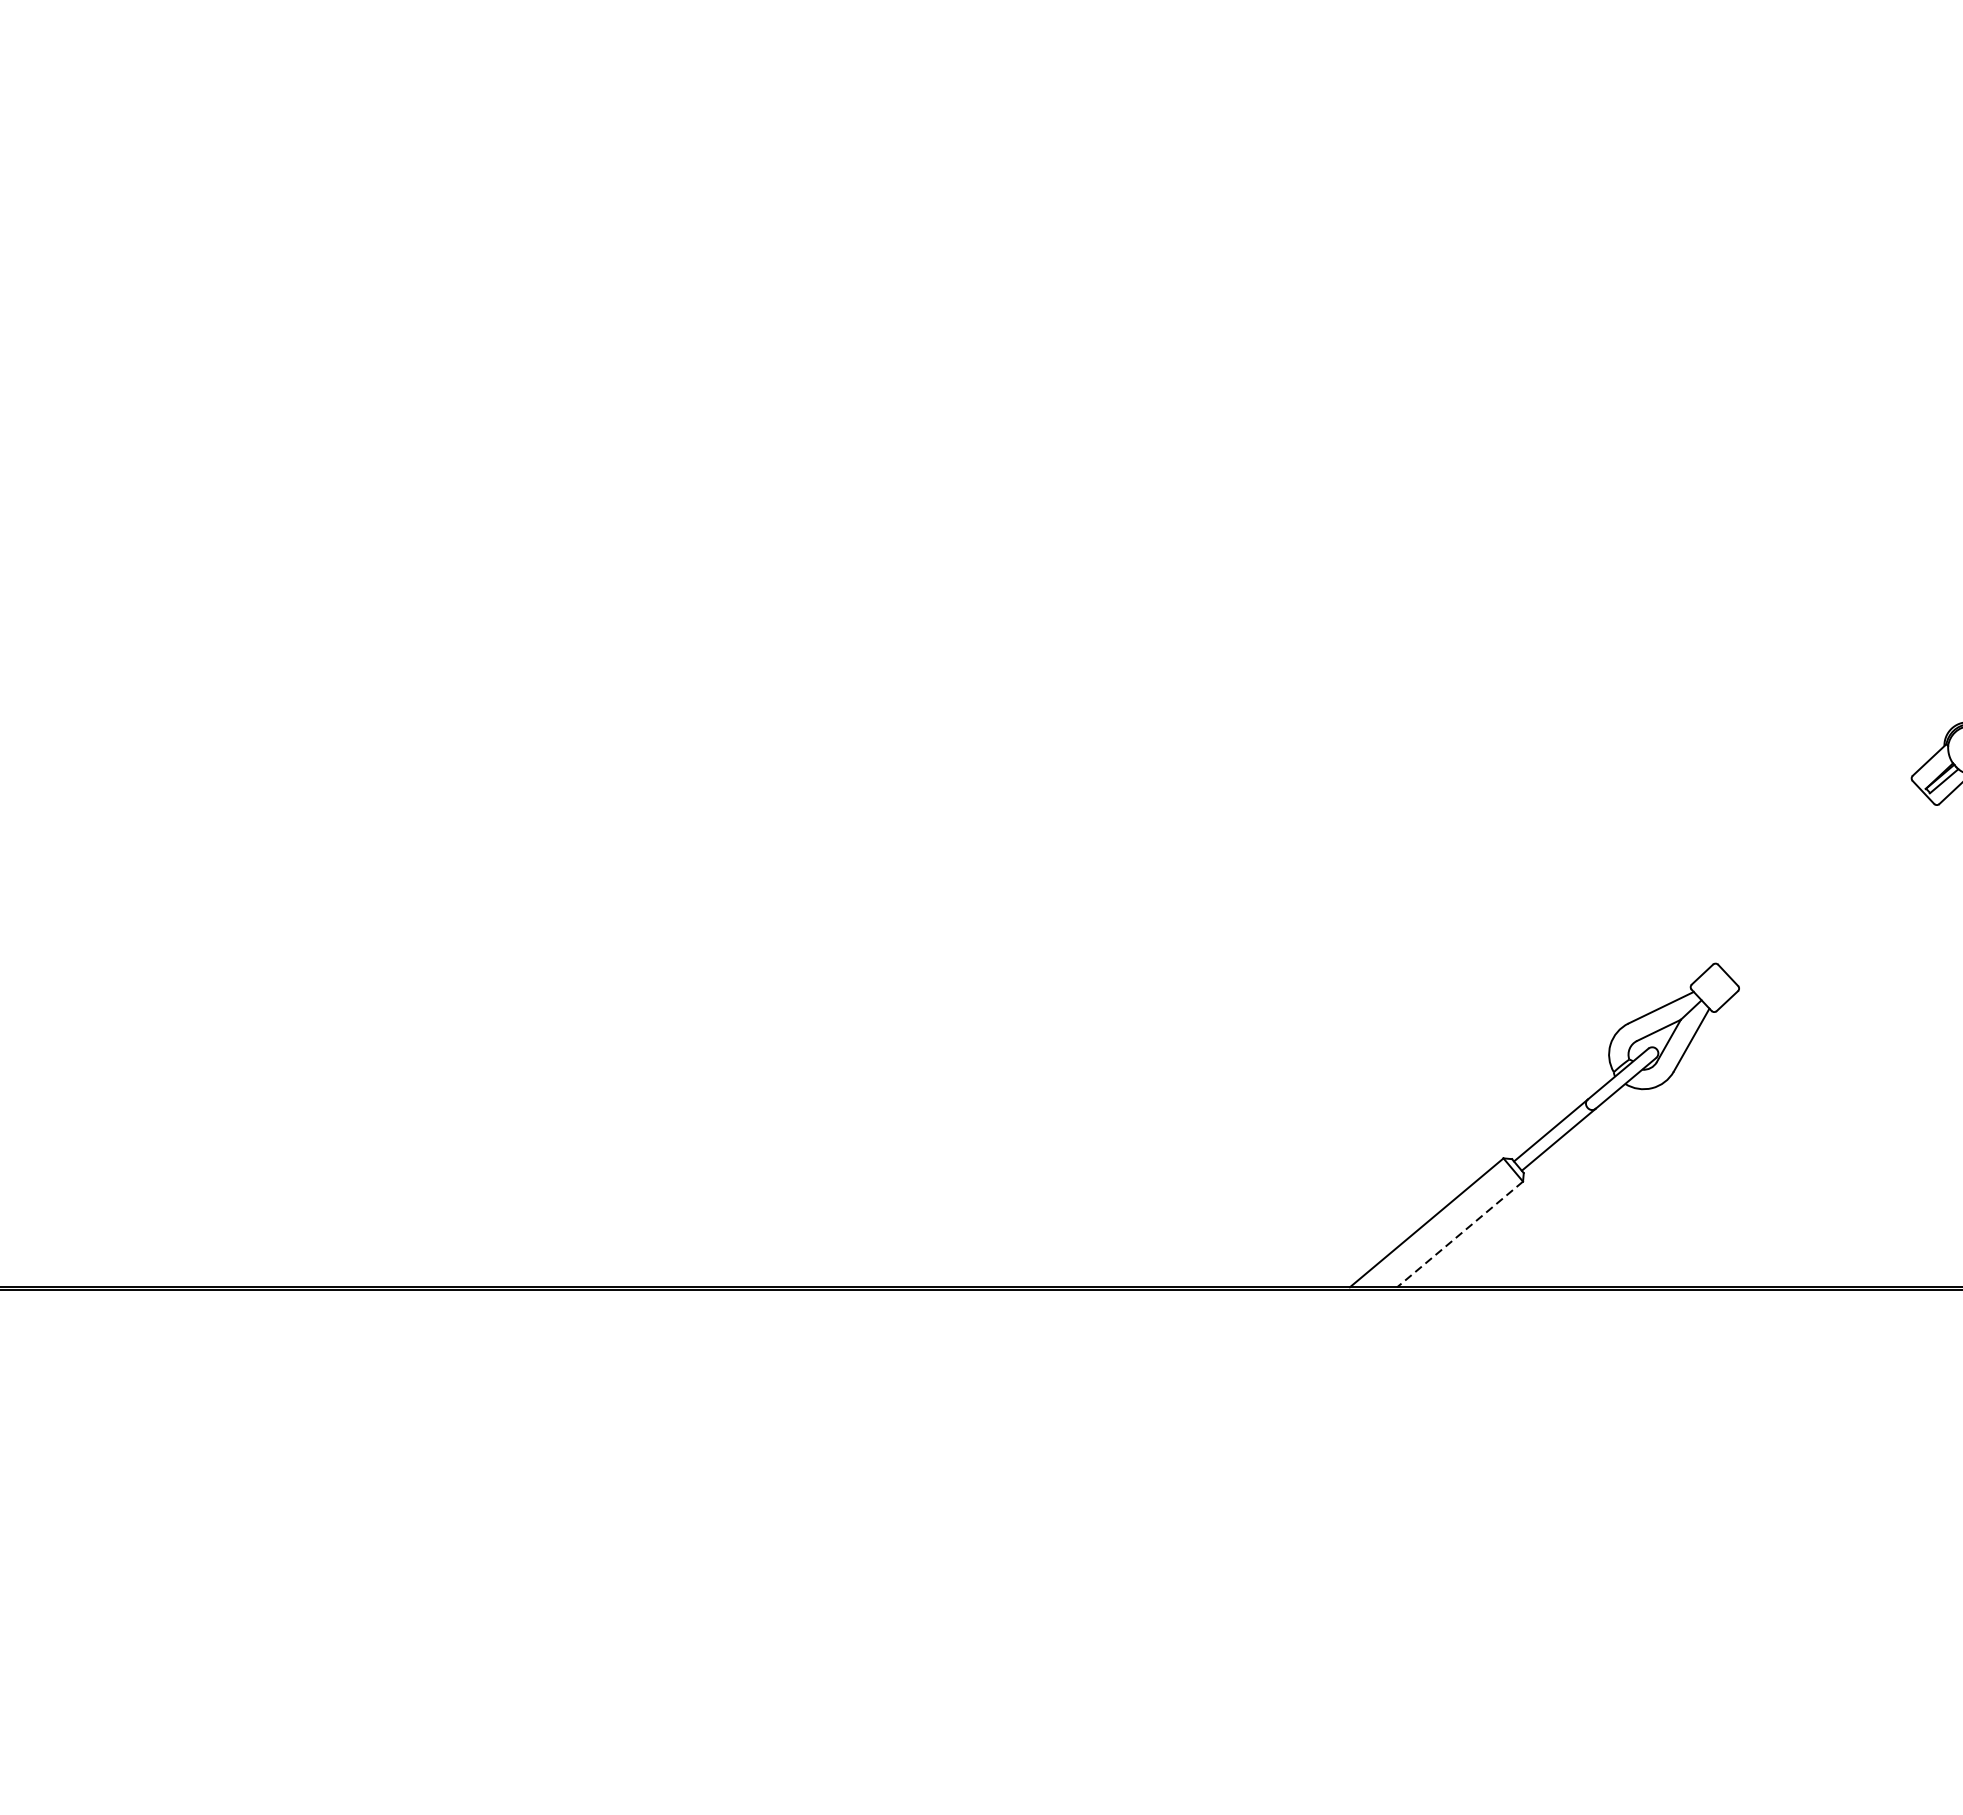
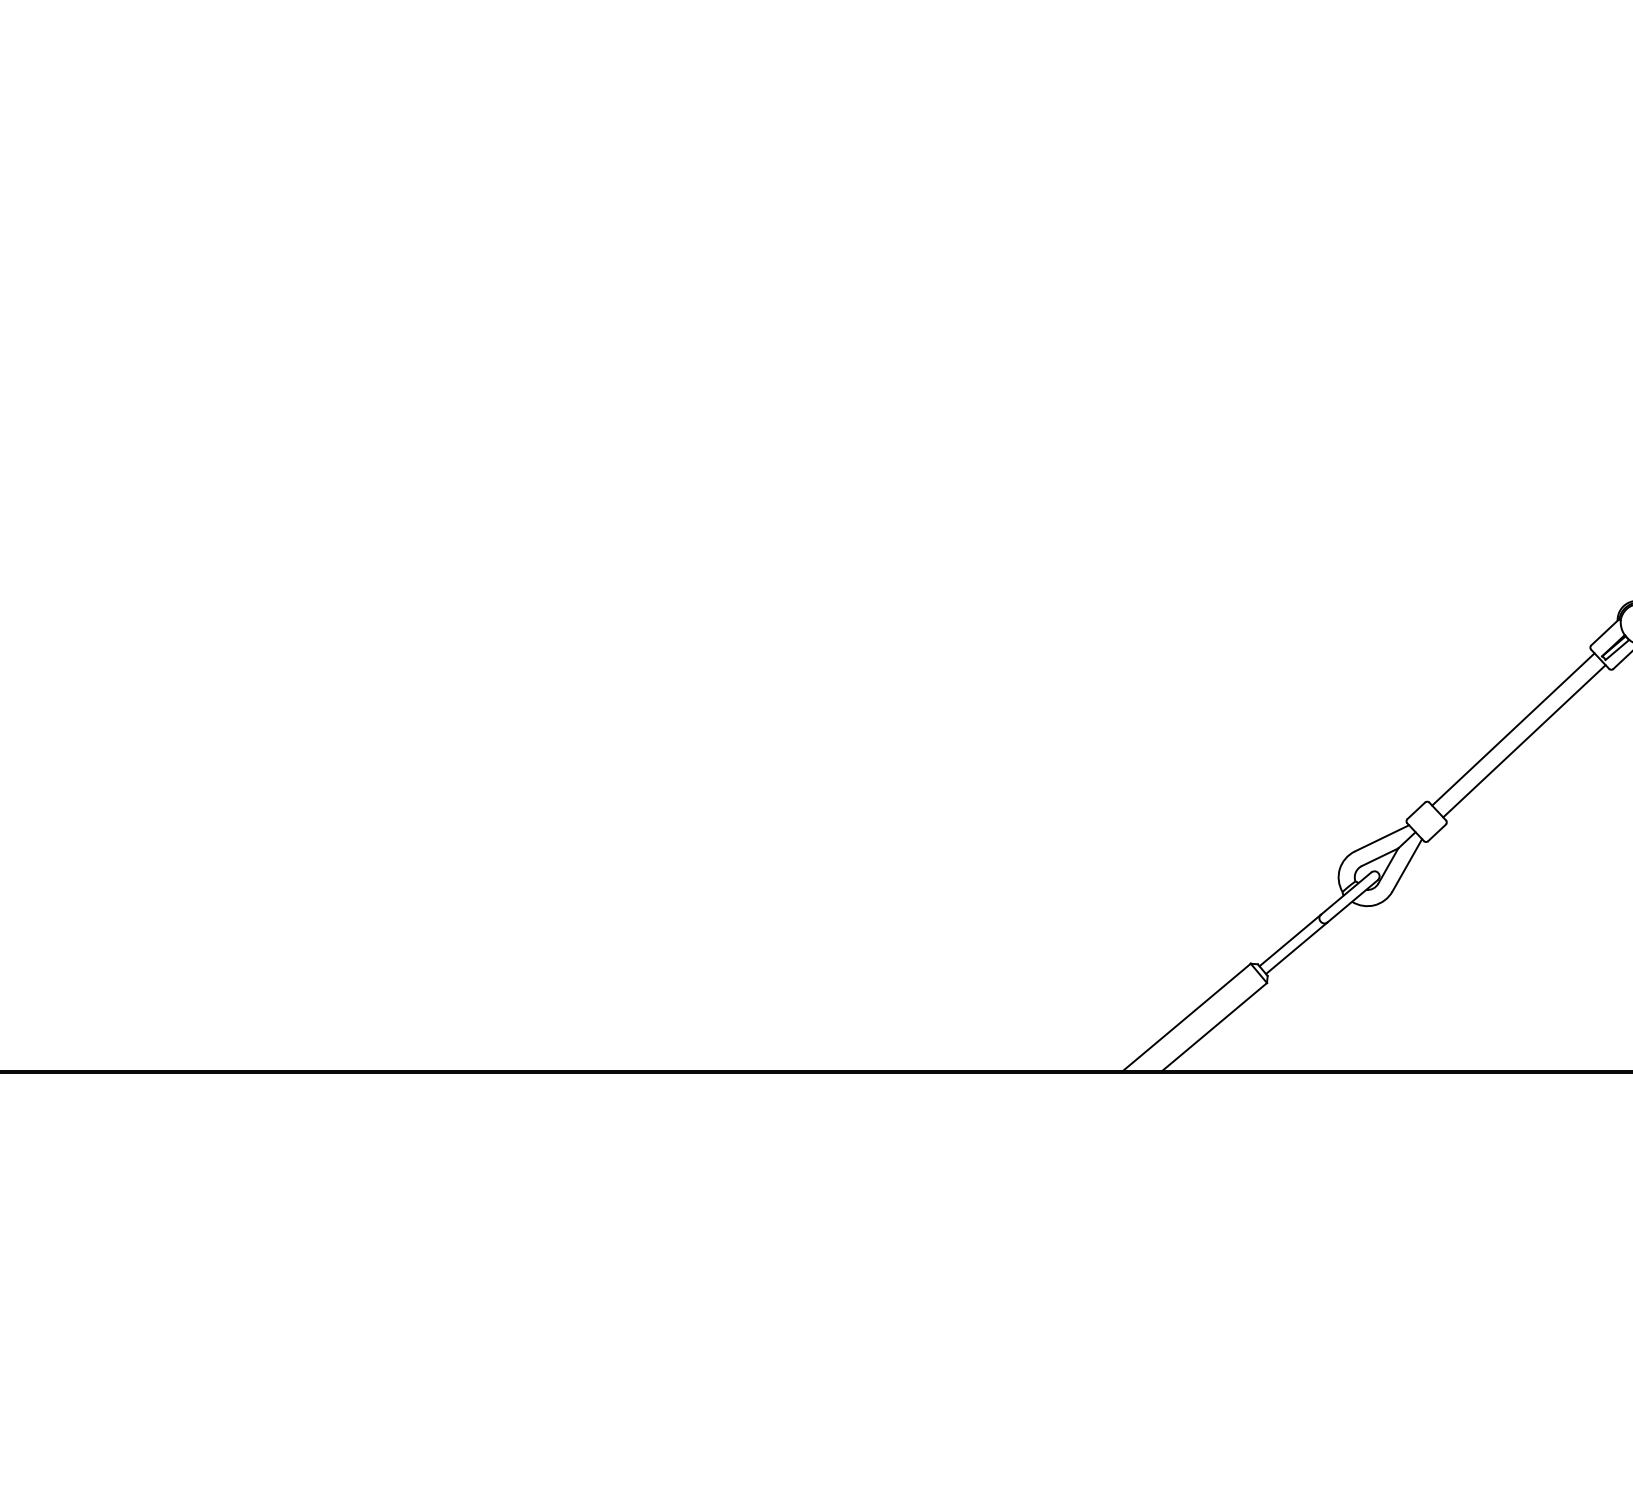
line: (1819, 876) -> (1513, 729), added
line: (1832, 891) -> (1524, 741), added
line: (1459, 1235) -> (1214, 1027), dashed -> solid

